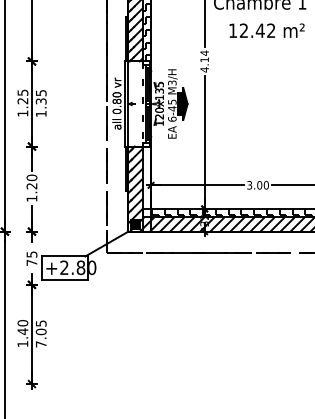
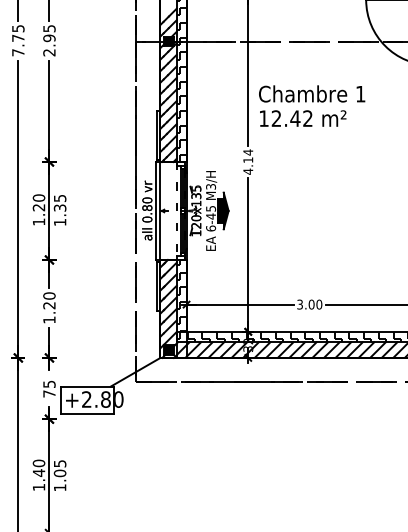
text: (267, 30) -> (303, 118), moved
text: (22, 92) -> (38, 197), 1.25 -> 1.20
hatch: (146, 180) -> (181, 298), added
text: (41, 344) -> (60, 487), 7.05 -> 1.05

